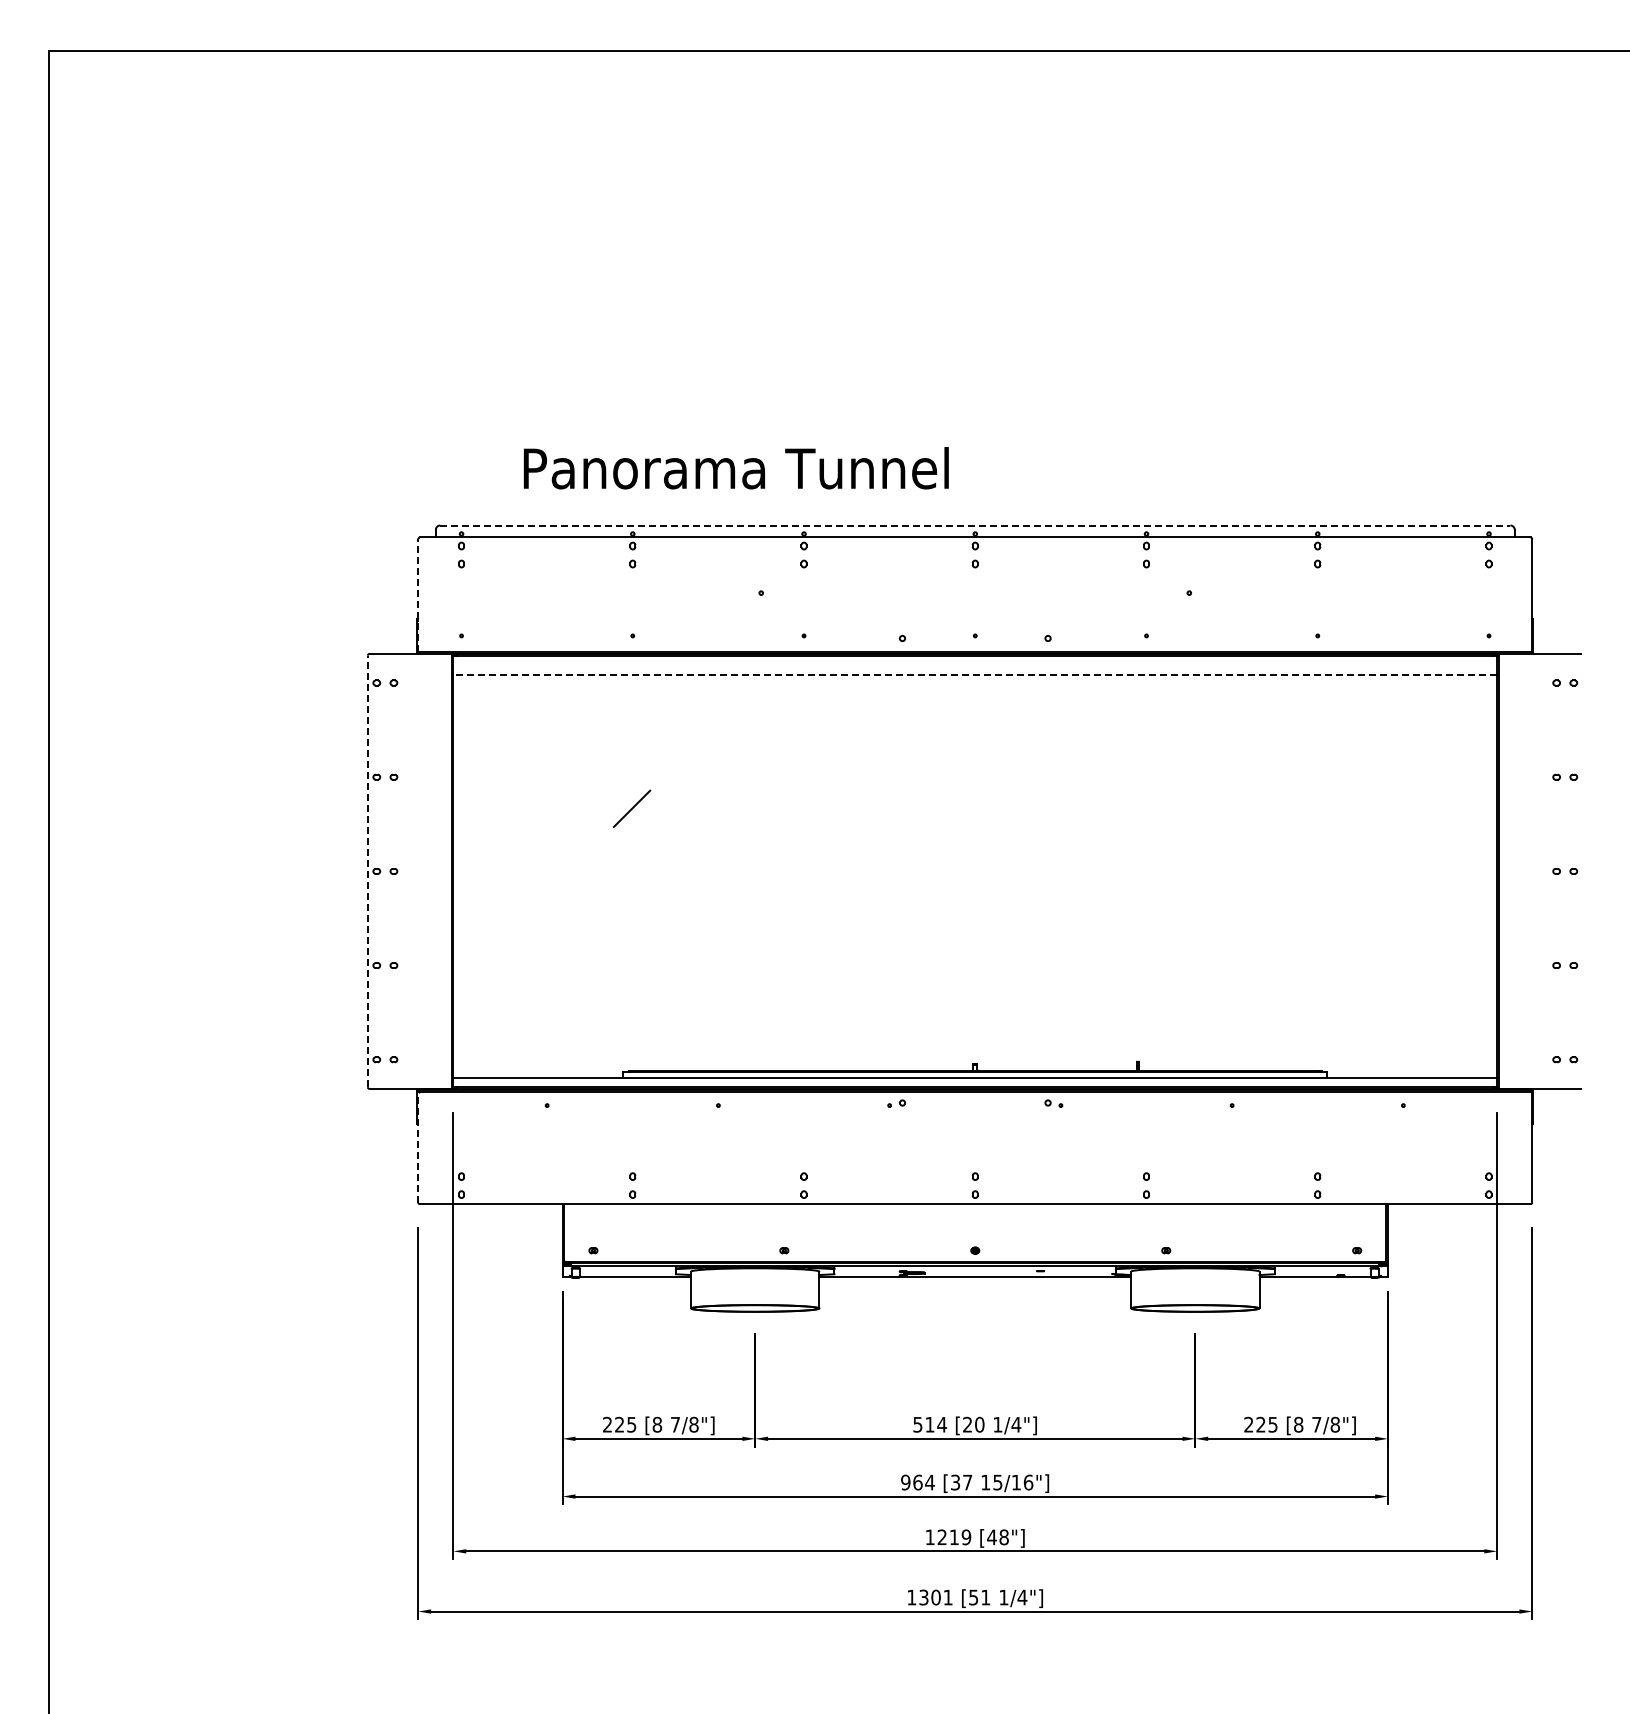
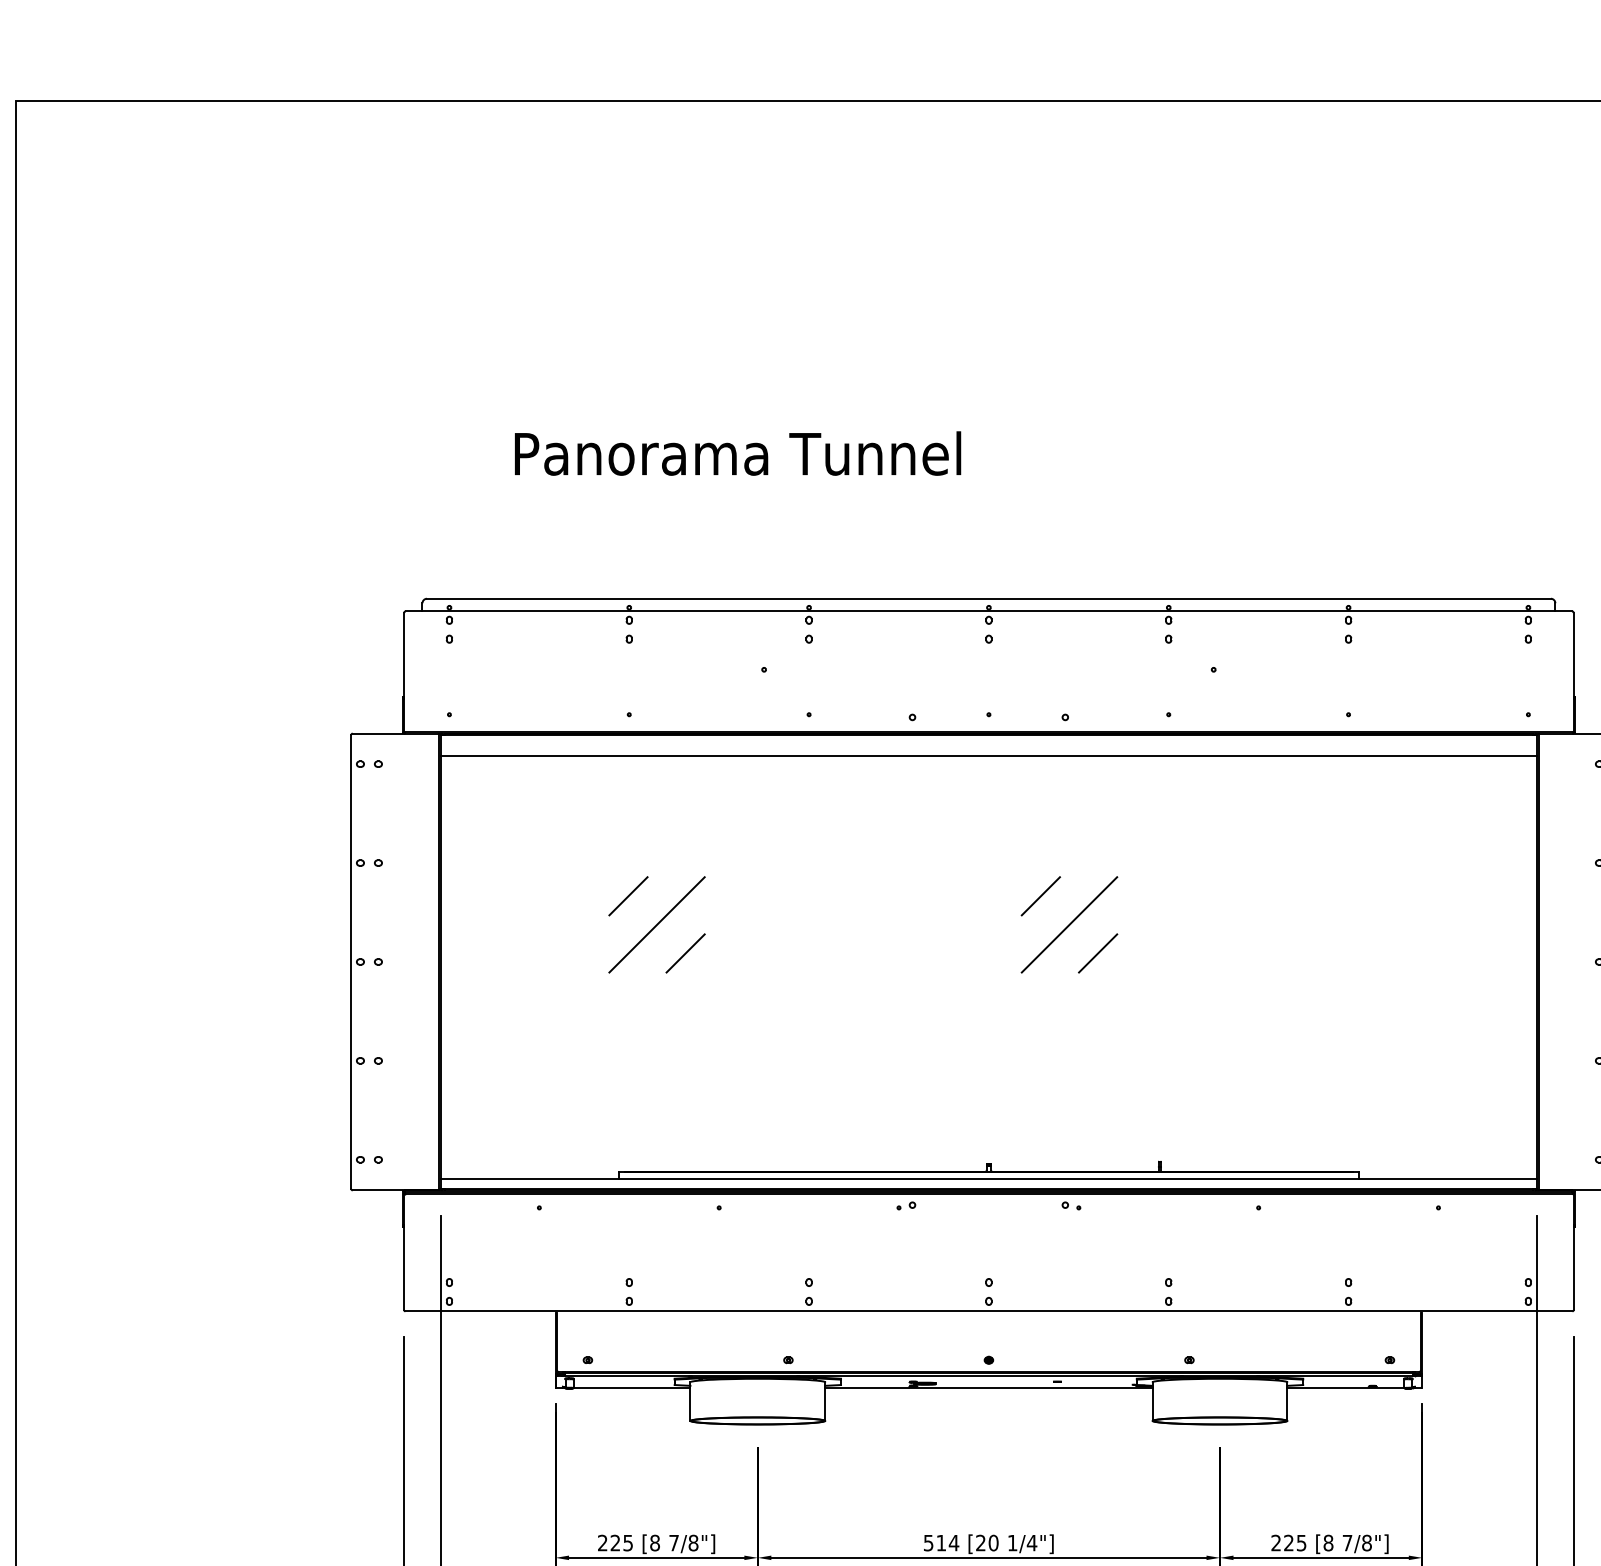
text: (735, 468) -> (737, 453), moved
line: (975, 525) -> (989, 598), dashed -> solid
line: (418, 595) -> (404, 672), dashed -> solid
line: (975, 675) -> (989, 756), dashed -> solid
line: (1024, 808) -> (1040, 895), added
line: (658, 835) -> (656, 924), added
line: (1051, 835) -> (1068, 924), added
line: (686, 863) -> (685, 953), added
line: (1079, 863) -> (1098, 953), added
line: (367, 871) -> (350, 962), dashed -> solid
line: (418, 1146) -> (404, 1250), dashed -> solid

